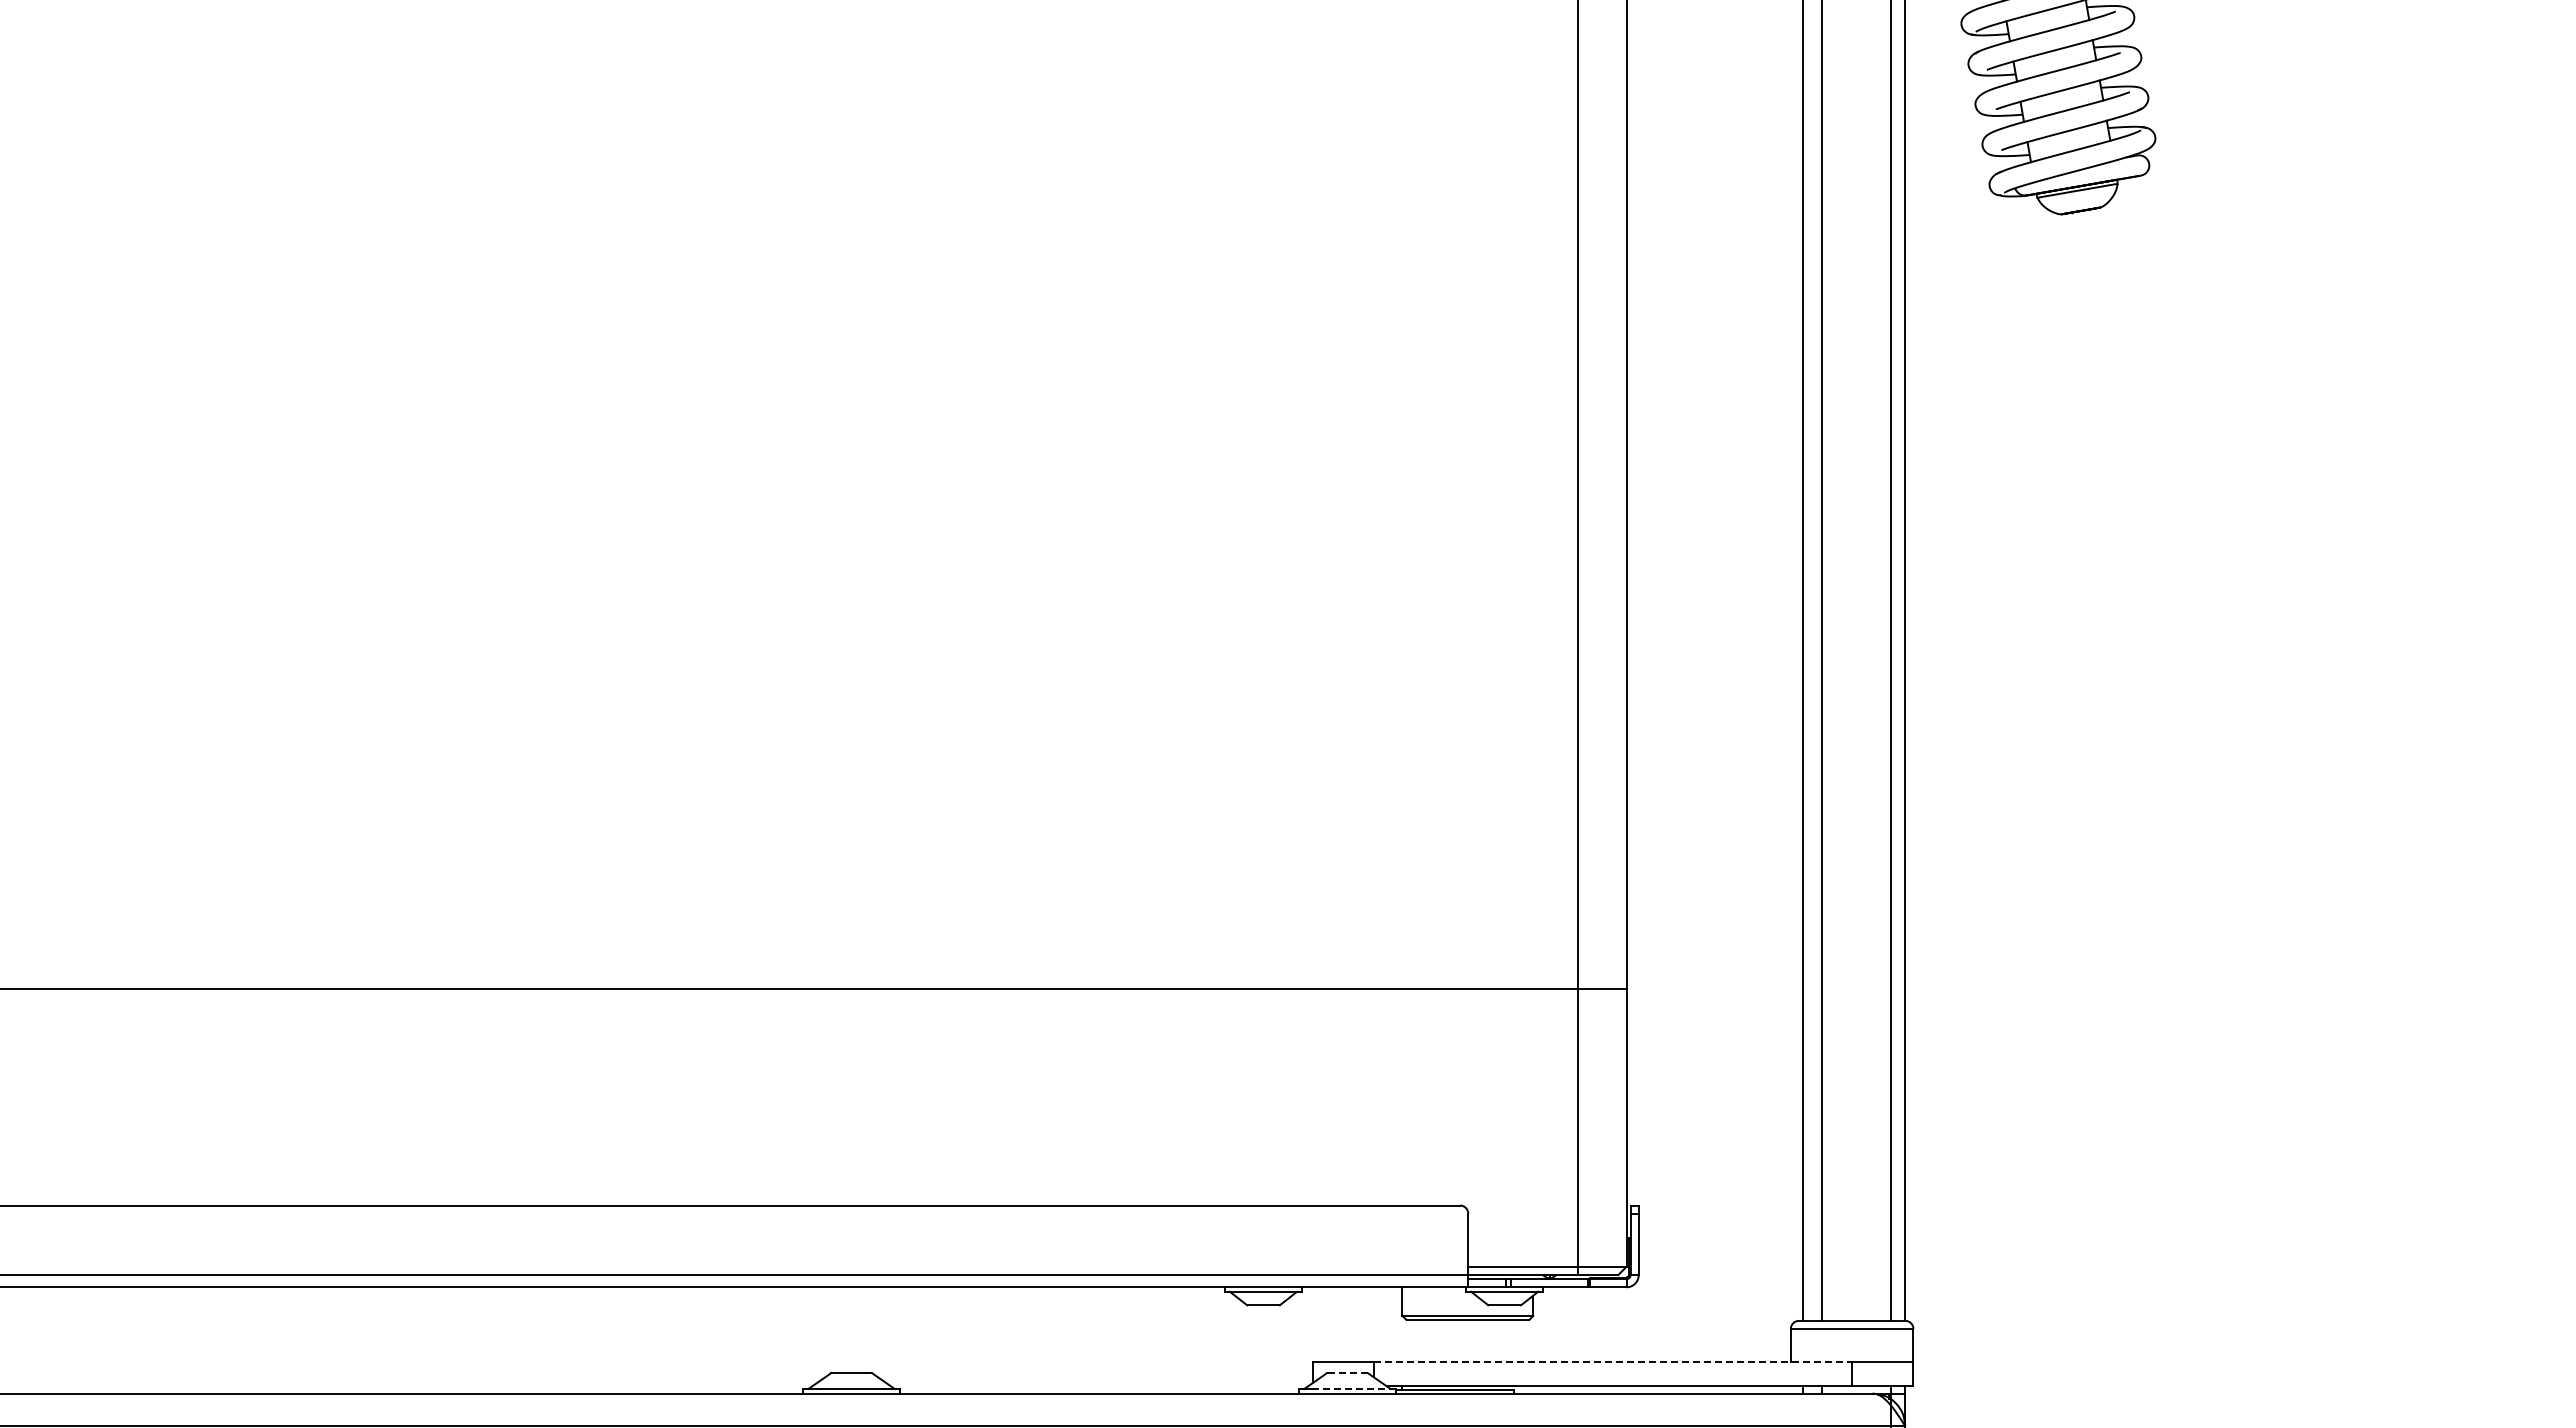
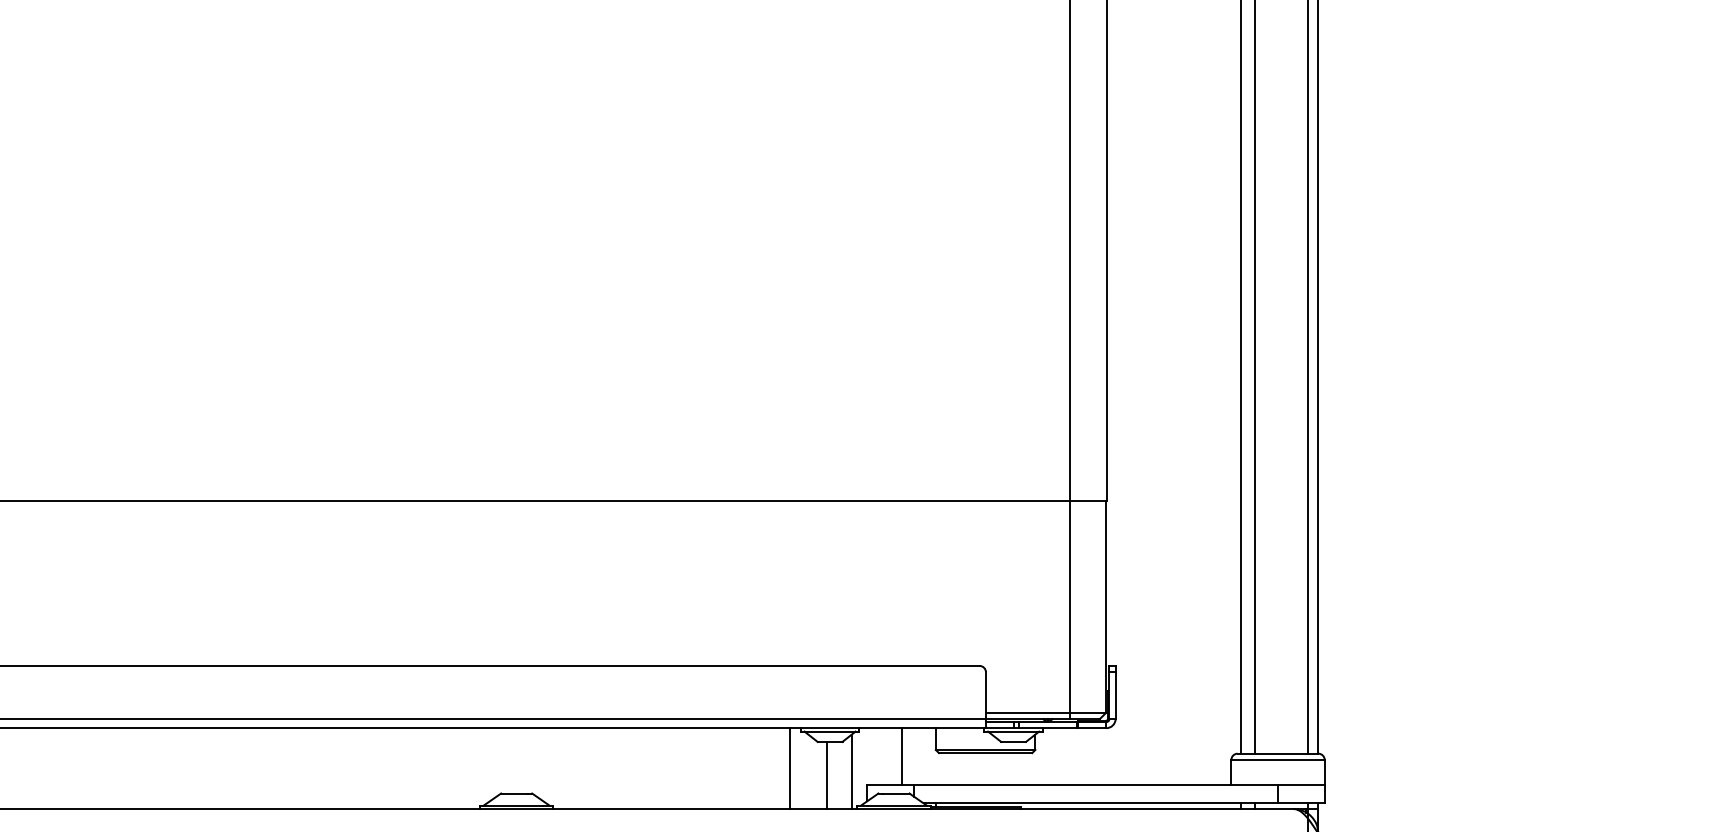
line: (1357, 1324) -> (901, 756), added
line: (1210, 1340) -> (789, 768), added
line: (1292, 1344) -> (852, 771), added
line: (1259, 1349) -> (827, 775), added
line: (1613, 1361) -> (1096, 784), dashed -> solid
line: (1349, 1373) -> (895, 793), dashed -> solid
line: (1354, 1389) -> (899, 805), dashed -> solid

